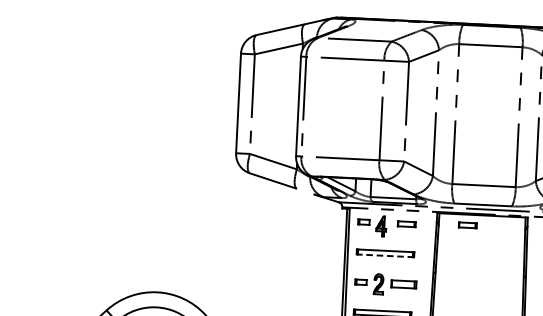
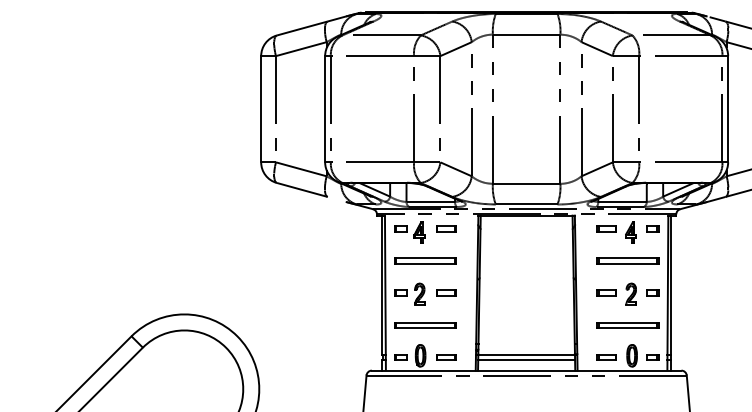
part: (467, 224) -> (511, 226), removed
line: (385, 255) -> (425, 263), dashed -> solid
part: (403, 283) -> (446, 292), size x0.71

